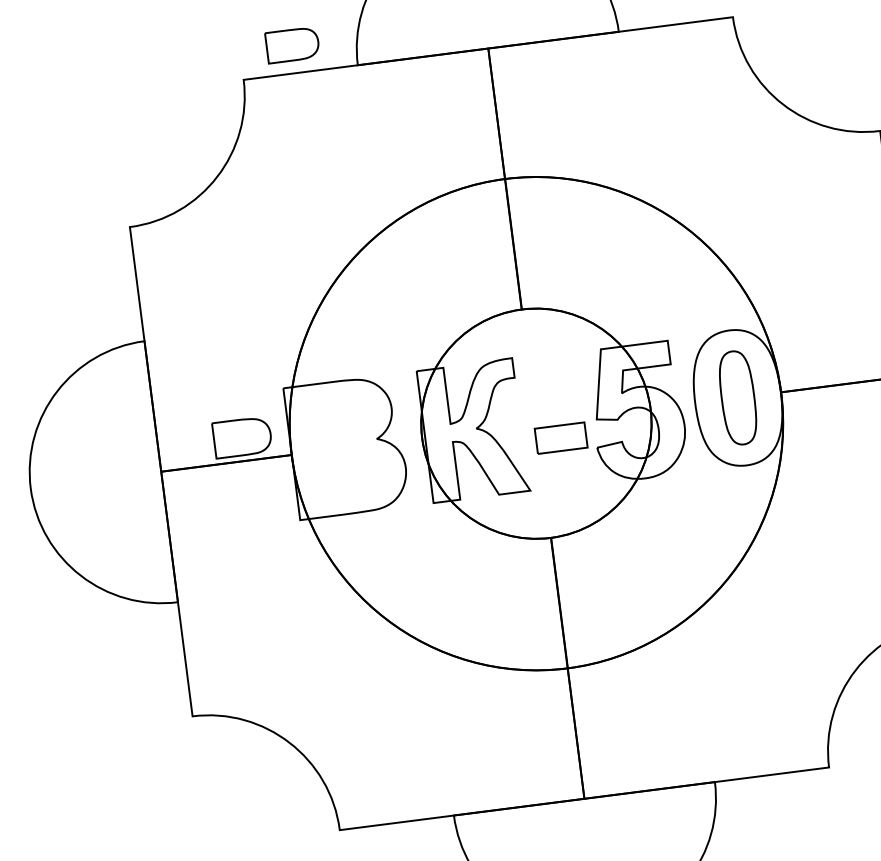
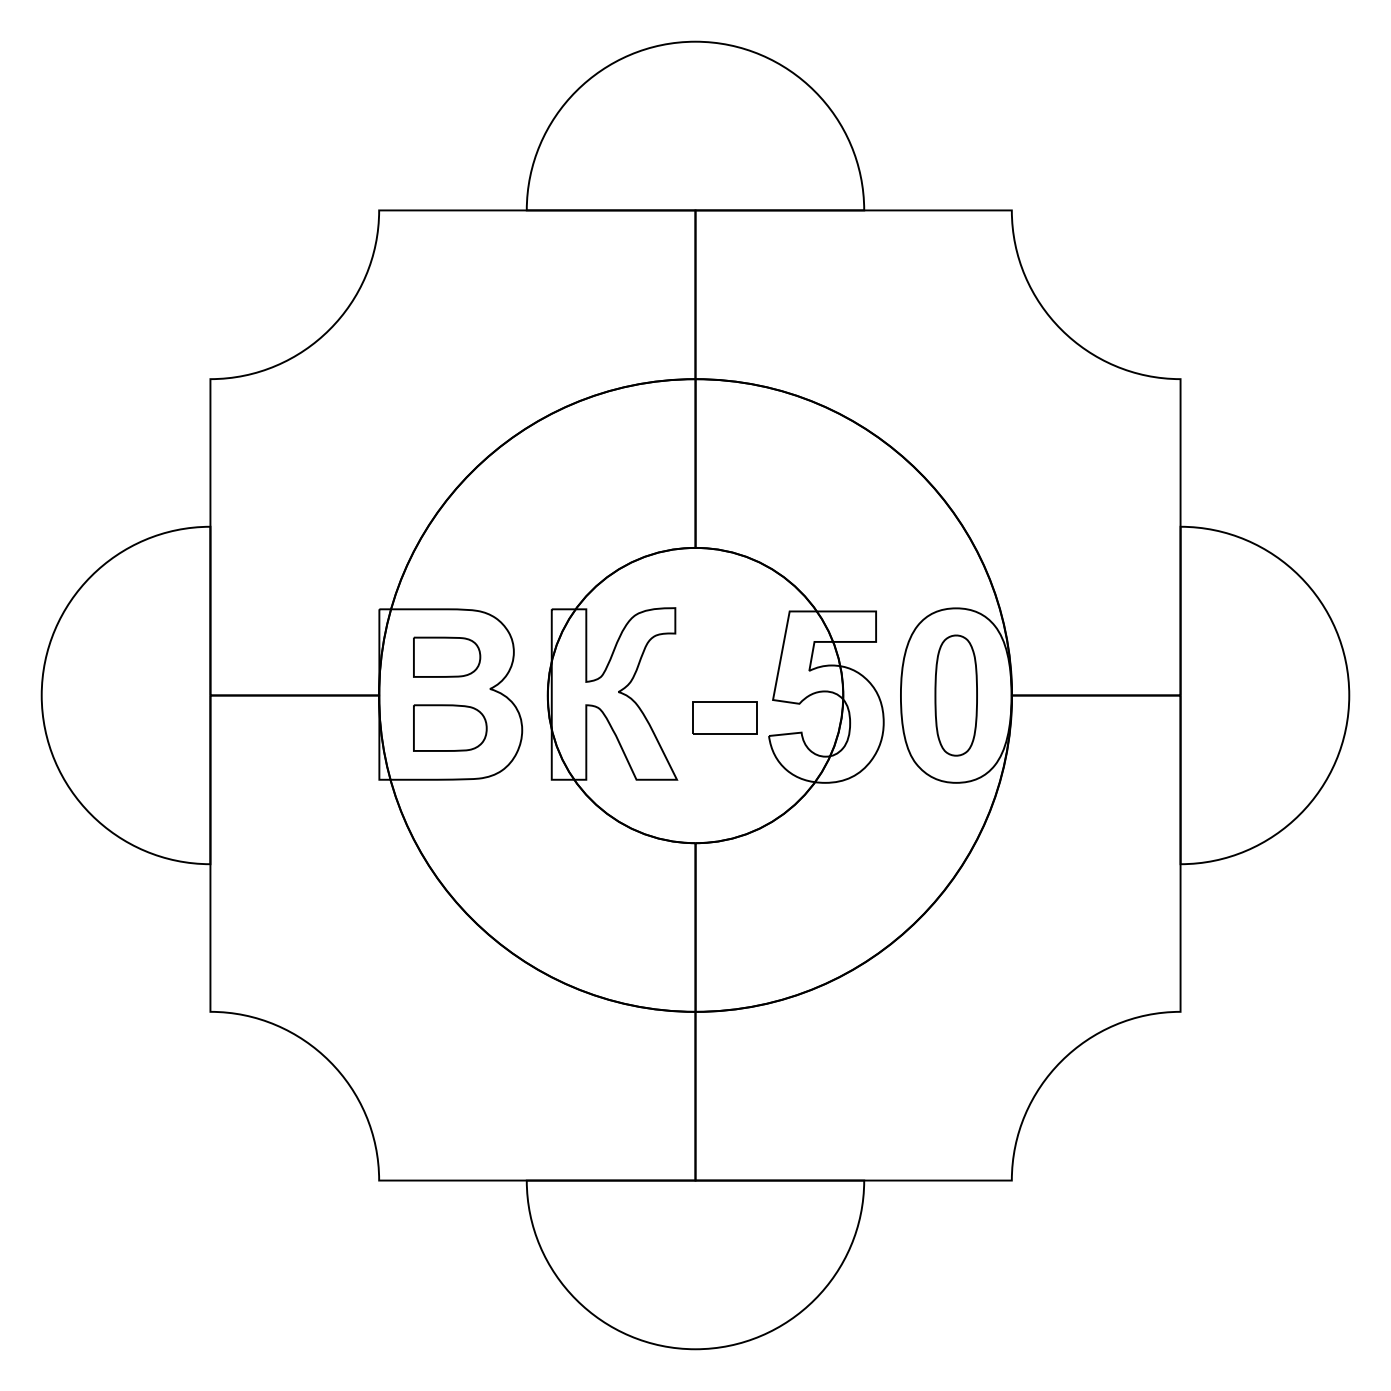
part: (292, 44) -> (447, 656), moved
part: (242, 436) -> (450, 727), moved

